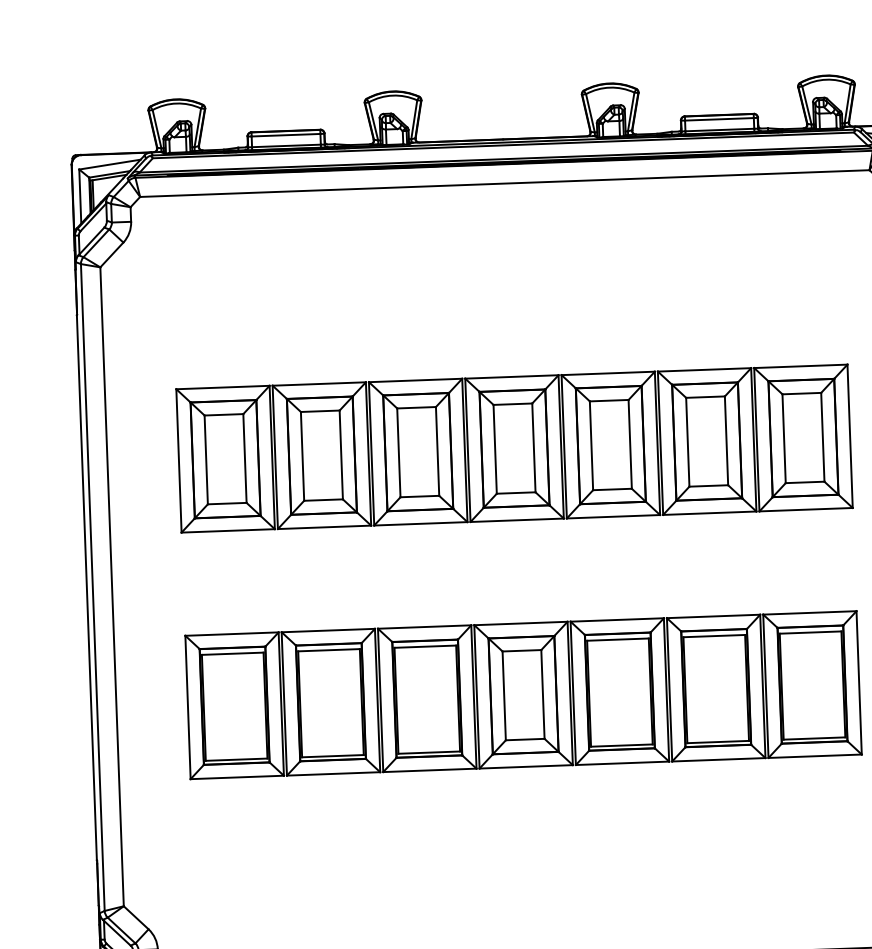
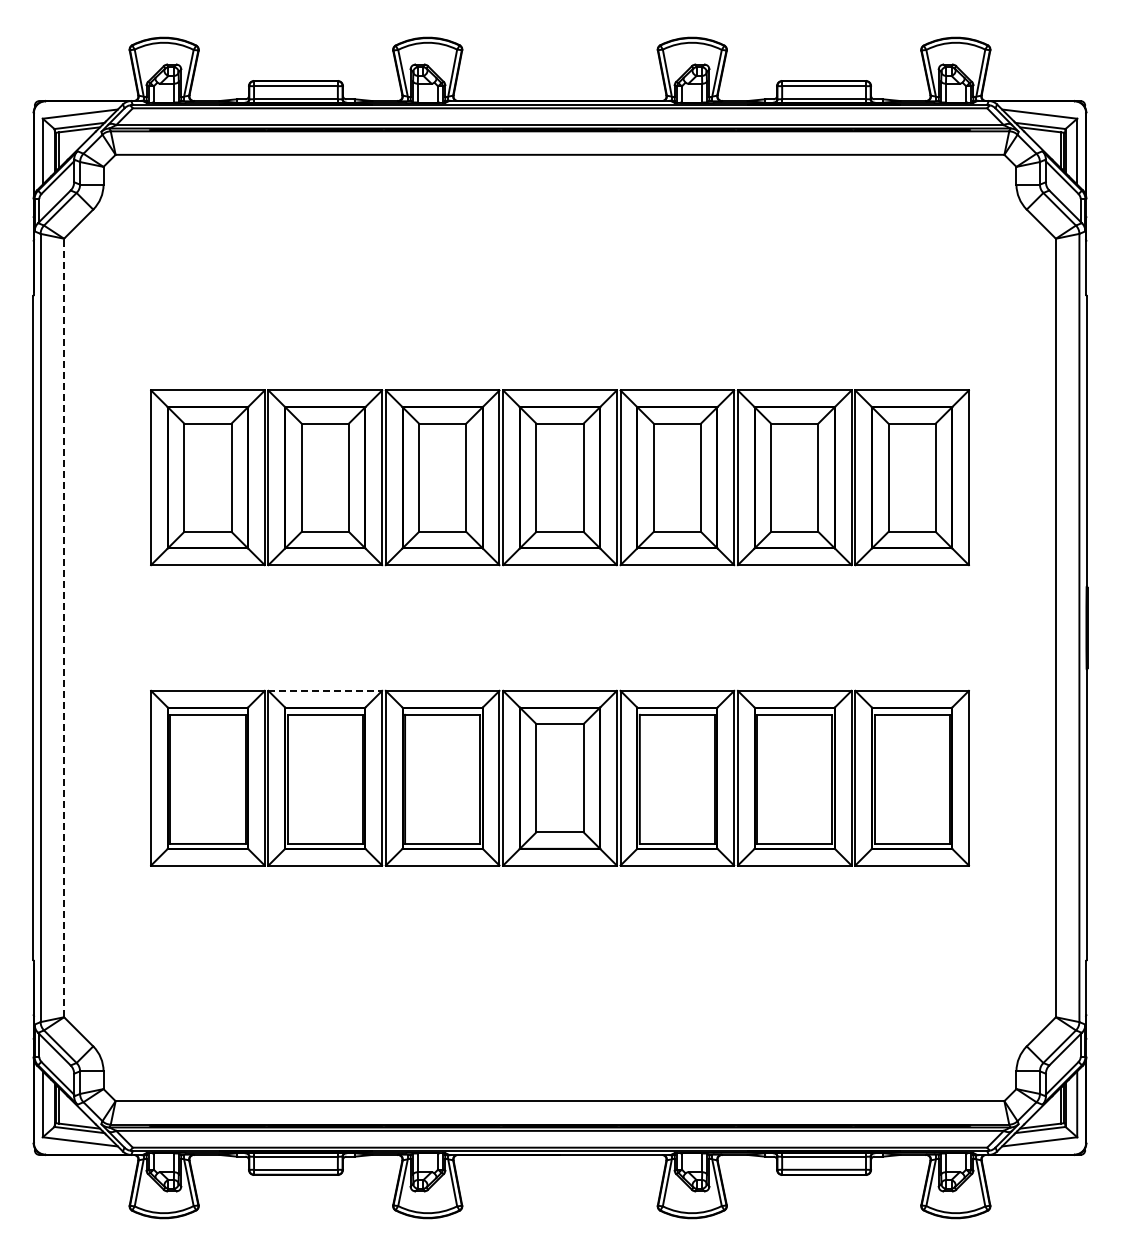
line: (112, 586) -> (64, 627), solid -> dashed
line: (328, 630) -> (325, 690), solid -> dashed

